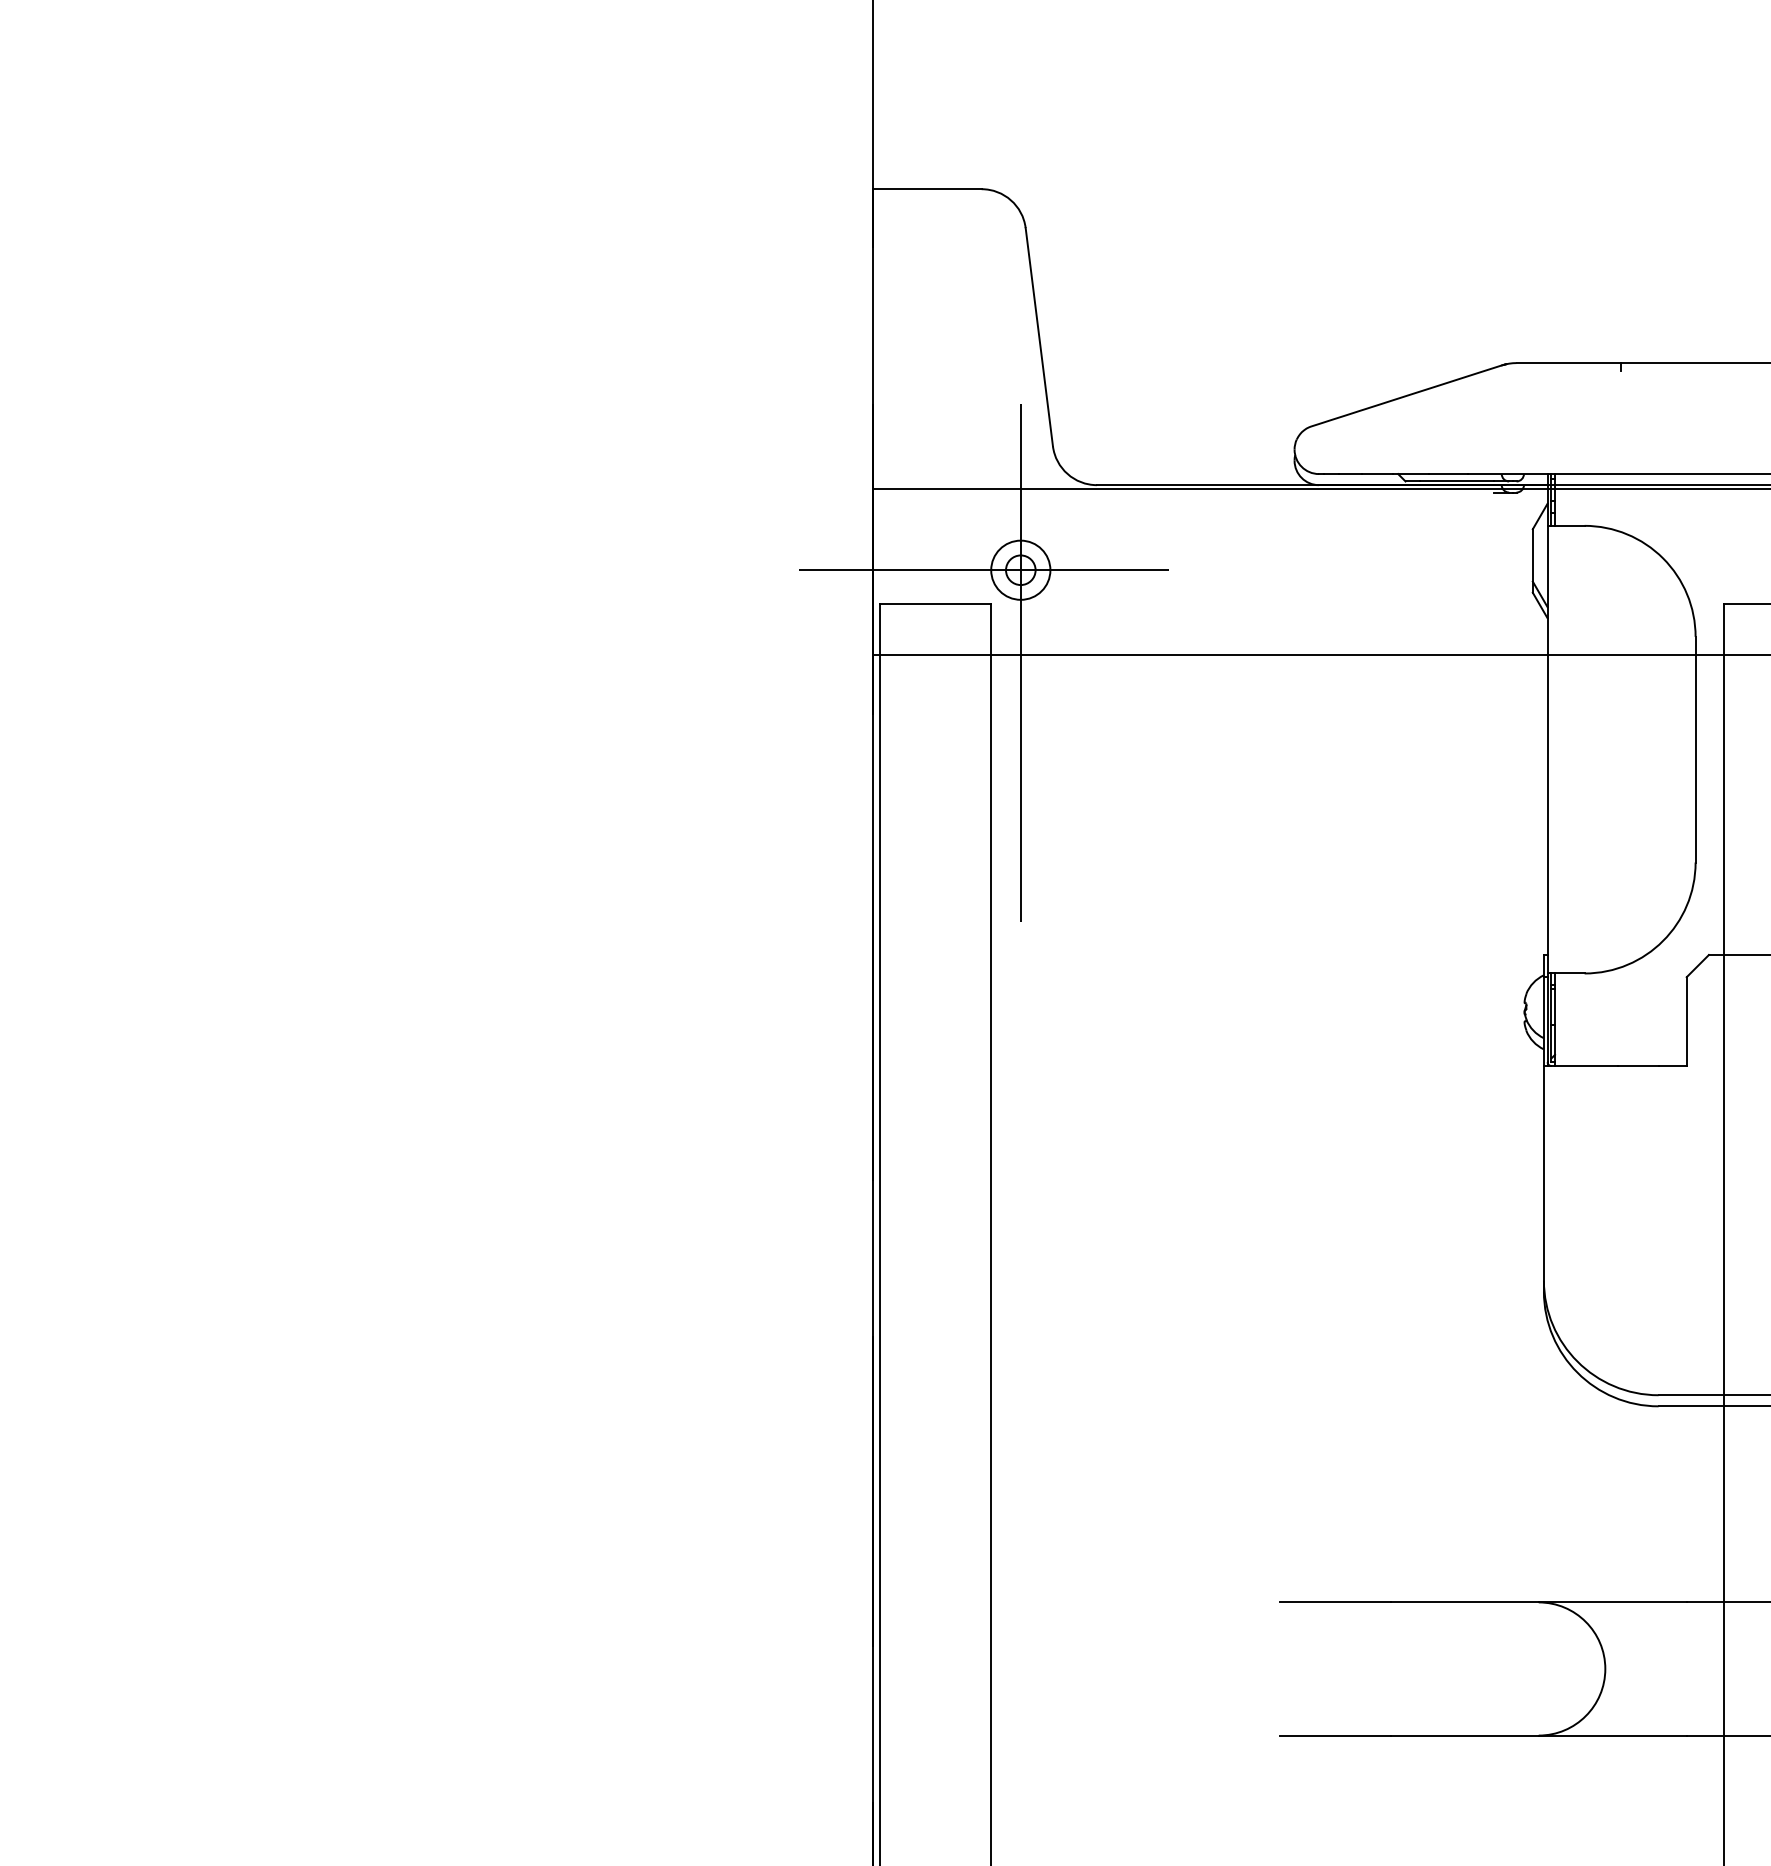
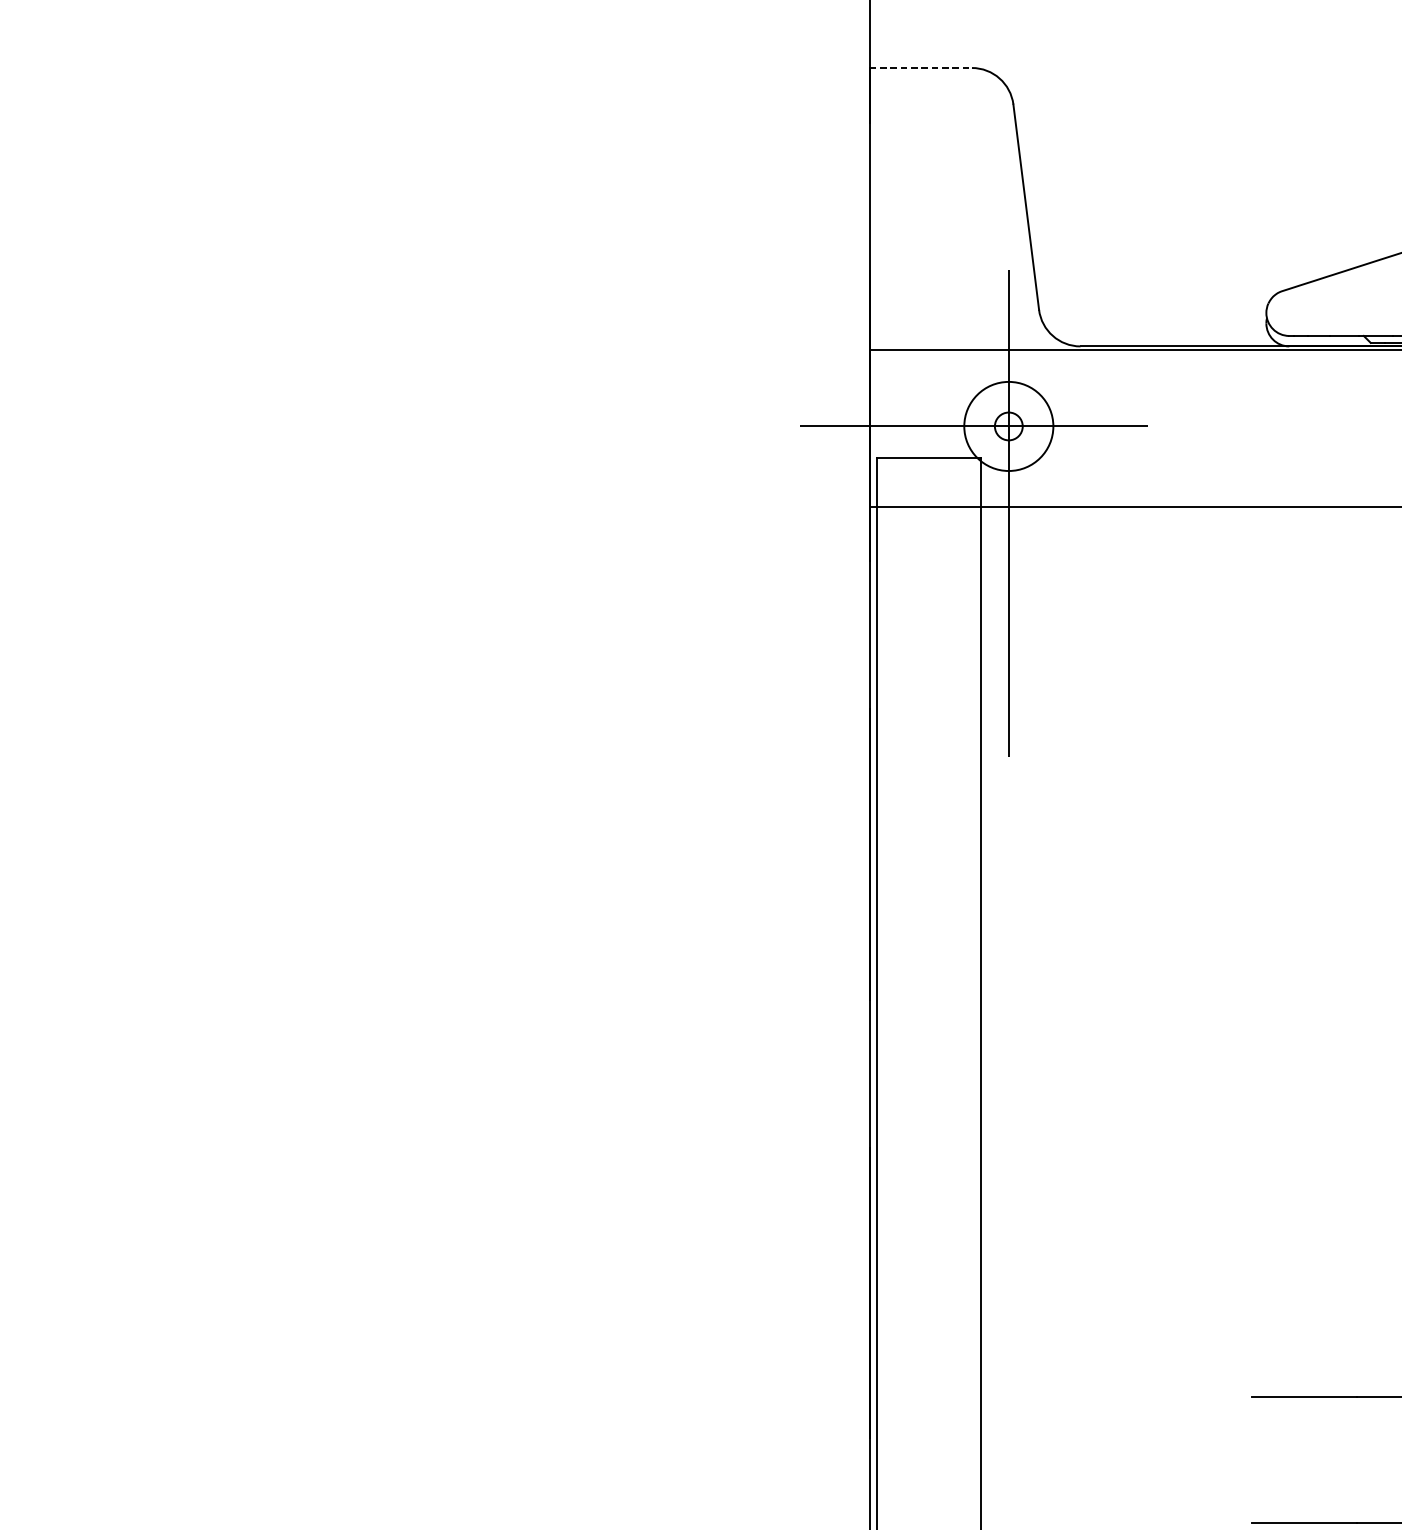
line: (927, 189) -> (921, 68), solid -> dashed
circle: (1020, 569) -> (1008, 425), size x1.6

